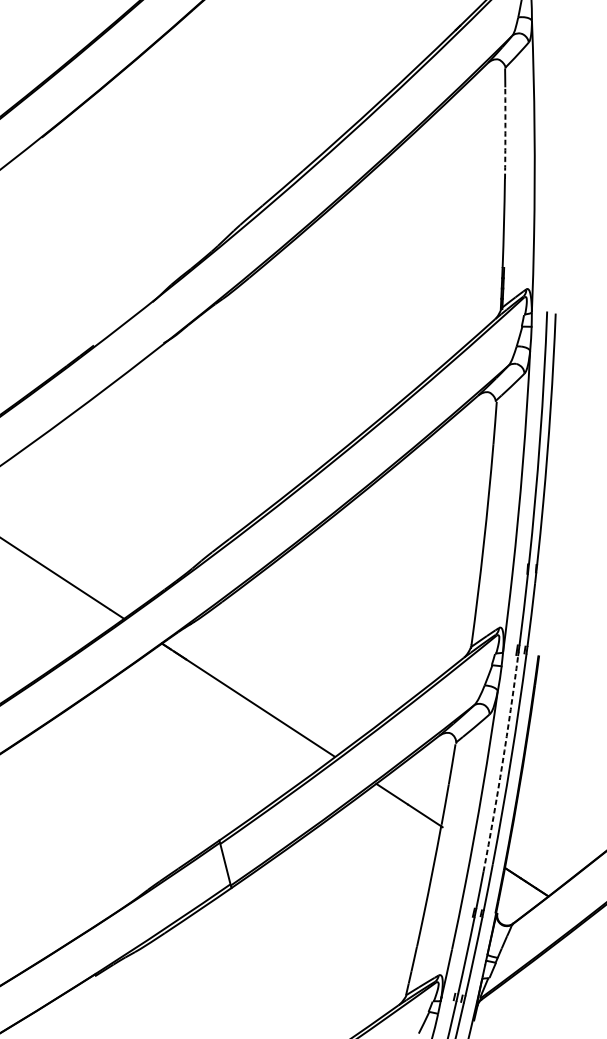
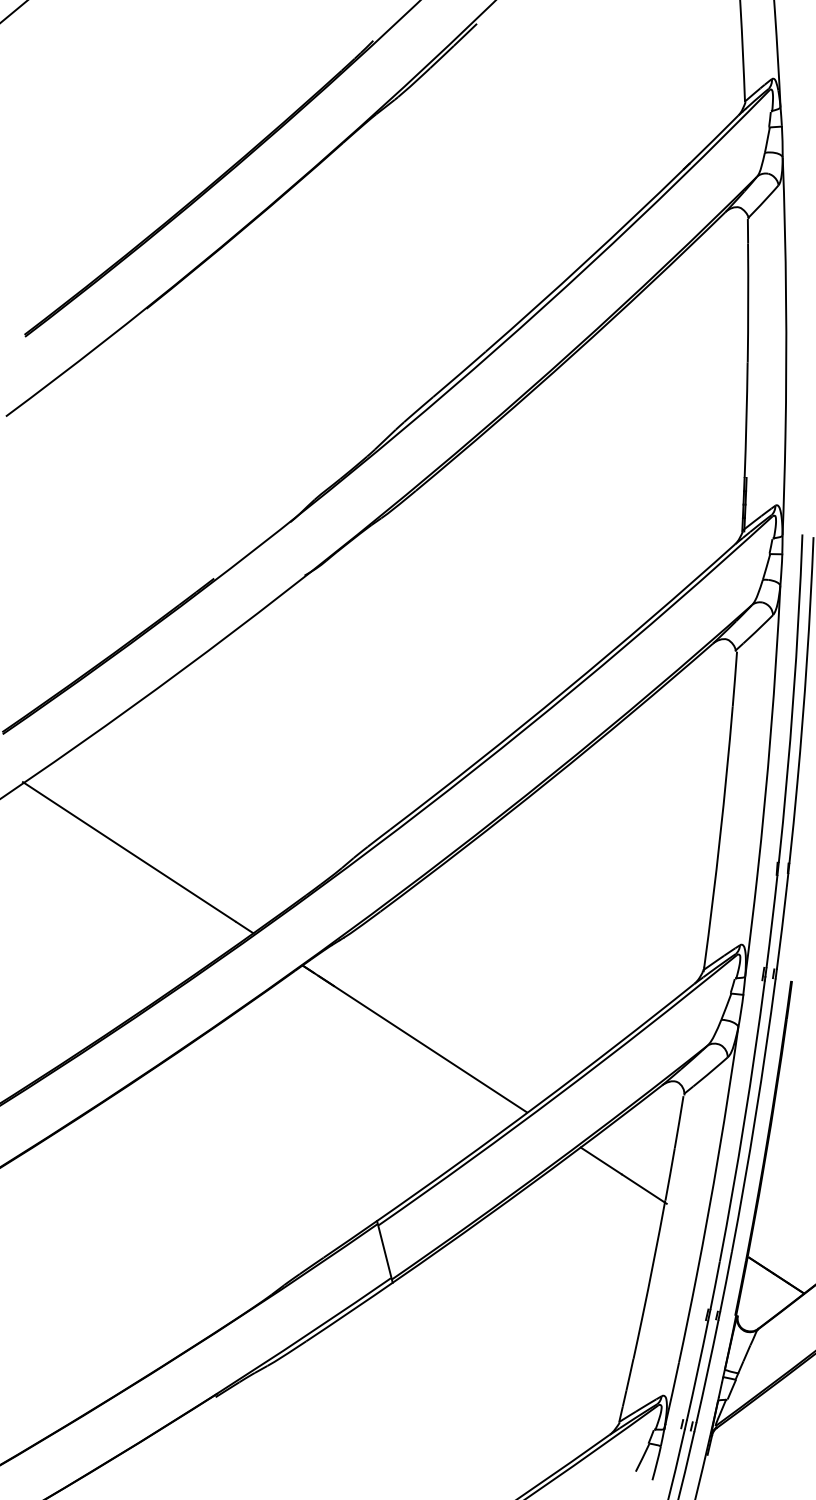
arc: (505, 133) -> (748, 303), dashed -> solid
arc: (502, 763) -> (744, 1121), dashed -> solid

